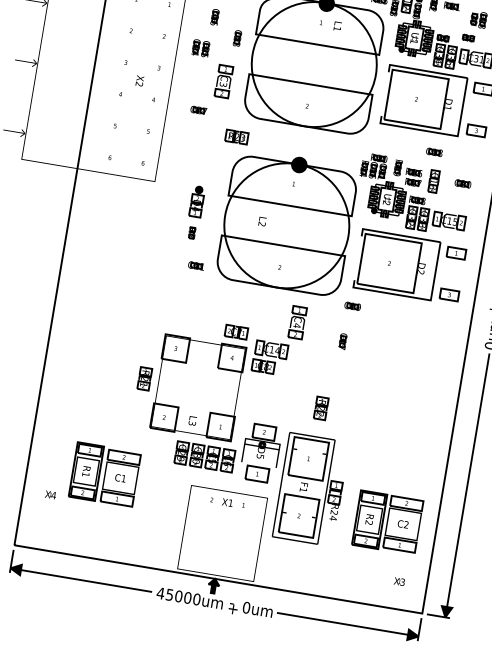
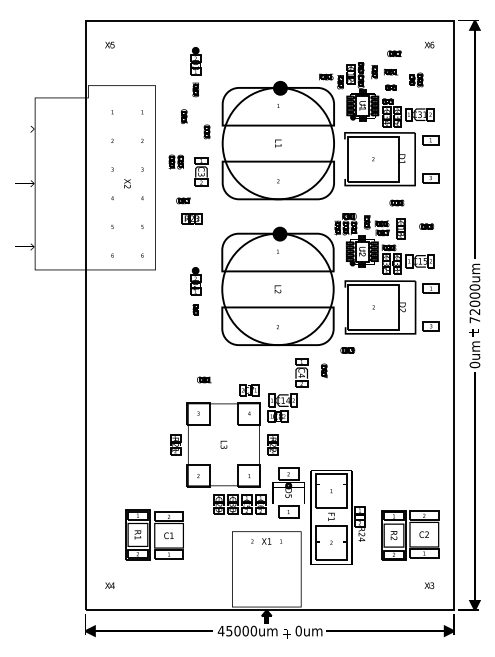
text: (337, 26) -> (278, 143), moved
part: (467, 37) -> (390, 87), moved
part: (200, 47) -> (175, 161), moved
part: (236, 136) -> (191, 218), moved
text: (261, 221) -> (277, 289), moved
part: (196, 265) -> (204, 379), moved
part: (343, 341) -> (324, 370), moved
part: (320, 407) -> (272, 444), moved
text: (192, 420) -> (223, 444), moved
text: (50, 494) -> (109, 585), moved

